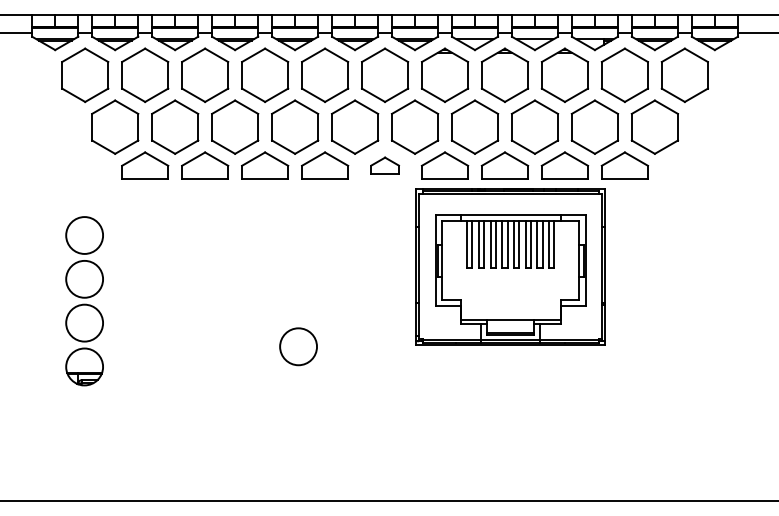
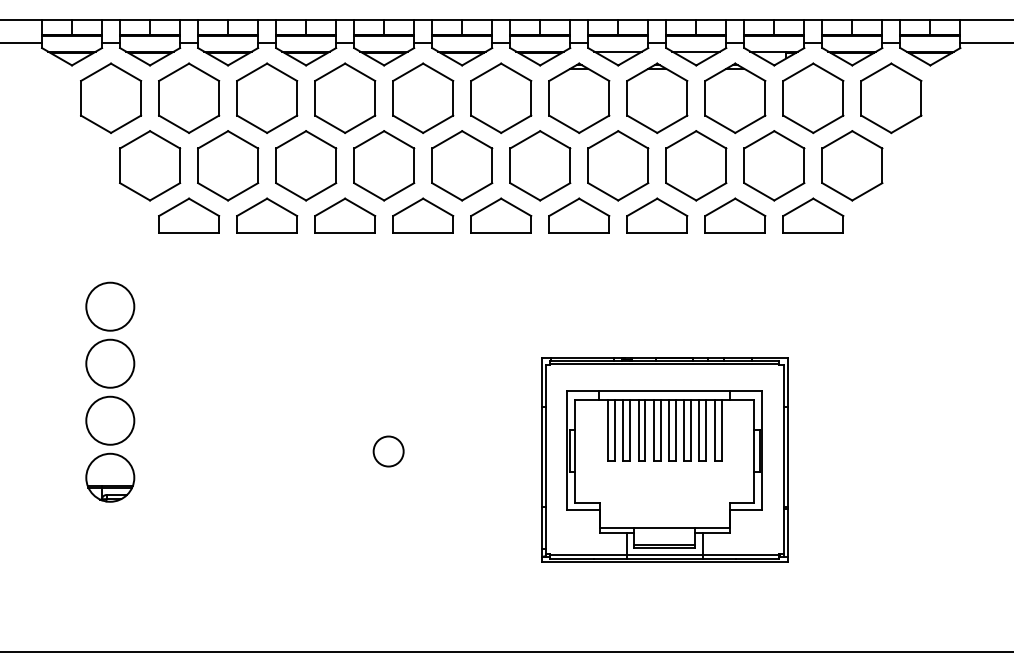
part: (385, 165) -> (501, 215), size x1.67
part: (510, 266) -> (664, 459), moved
circle: (298, 346) -> (388, 451), size x0.62

